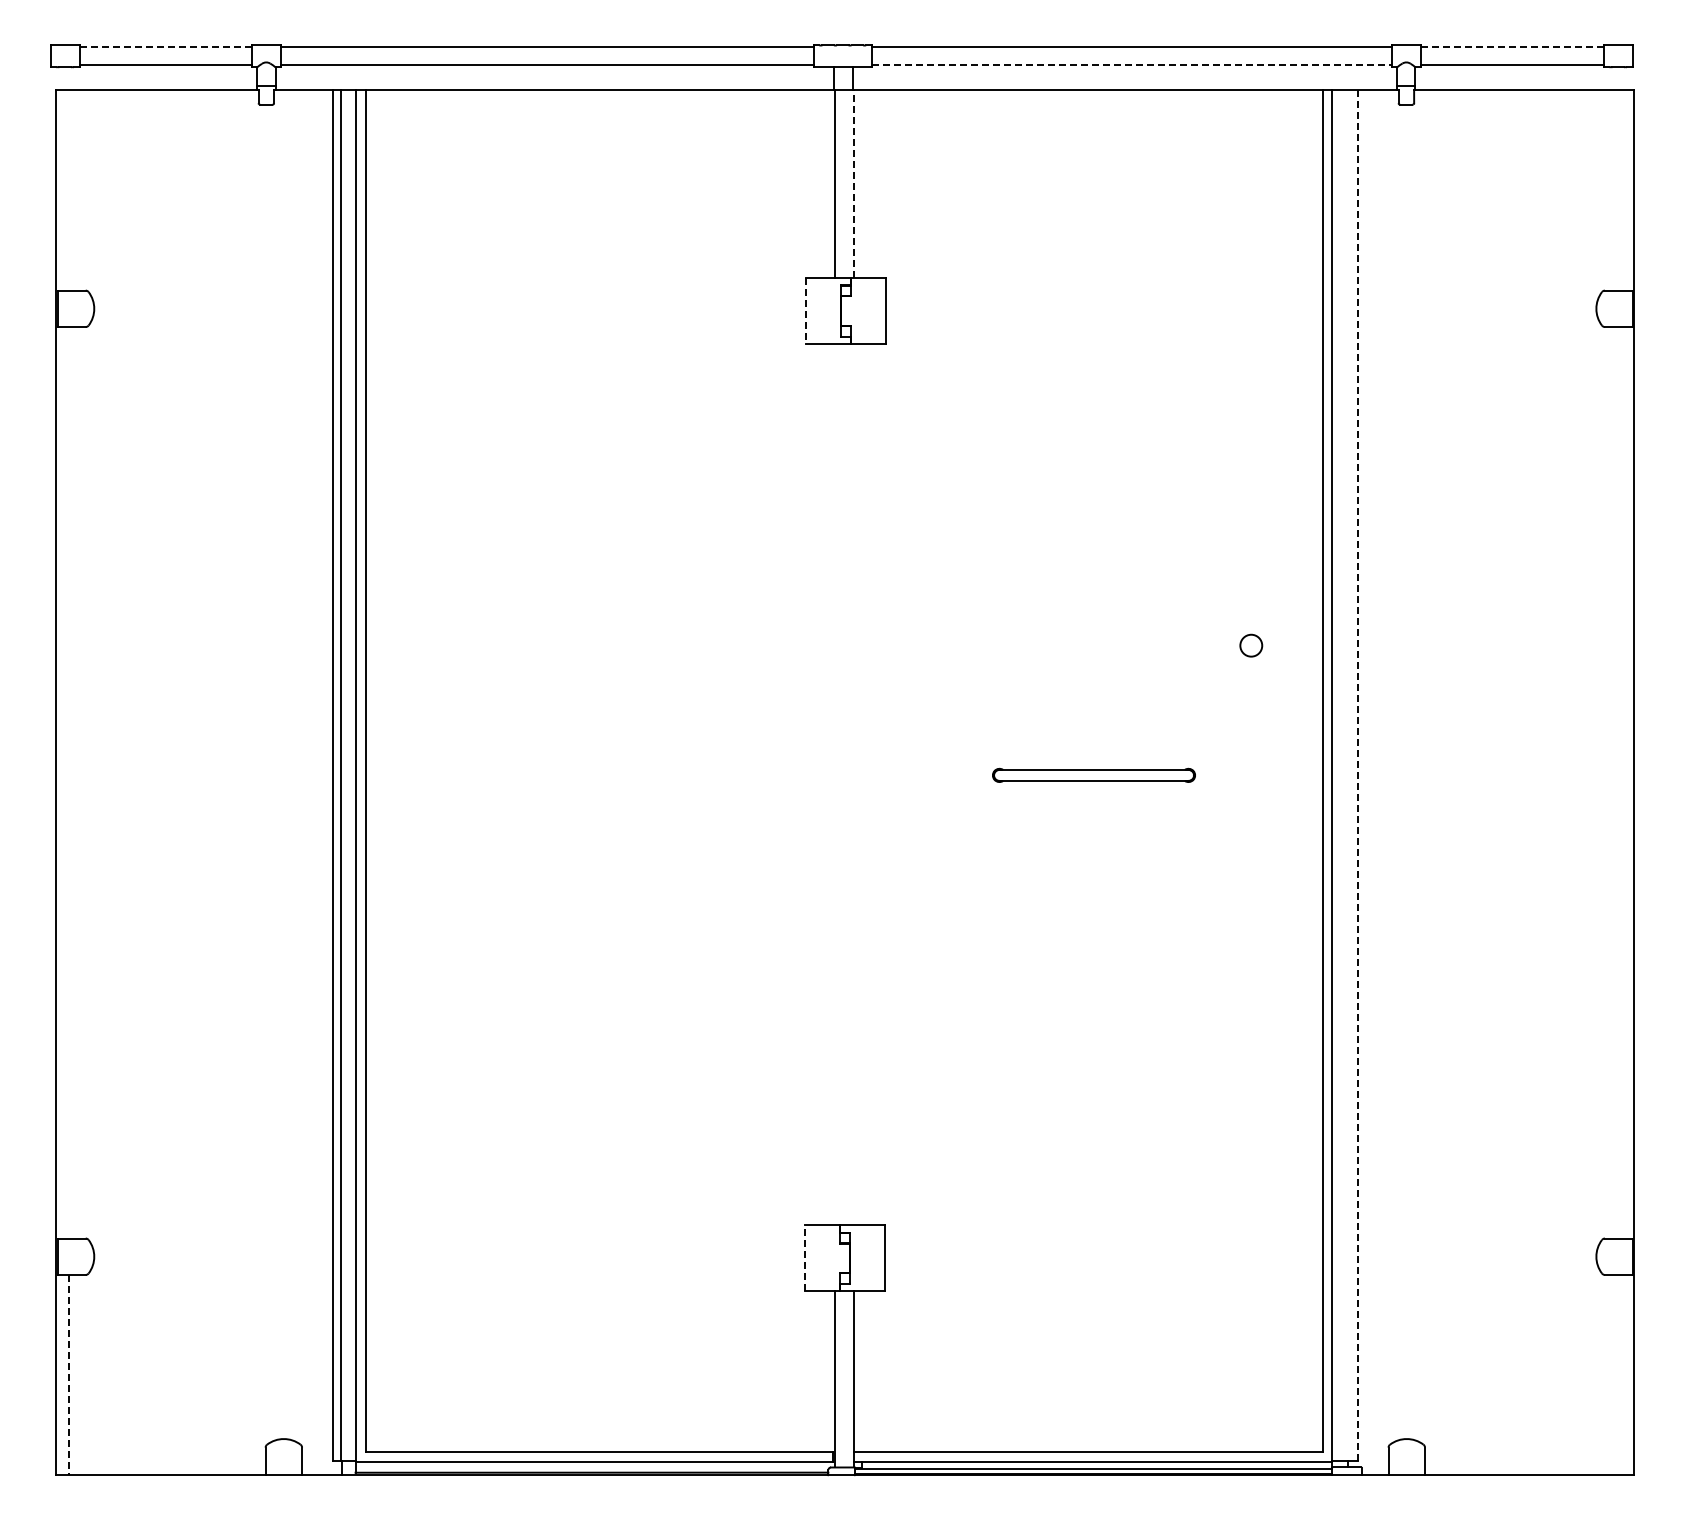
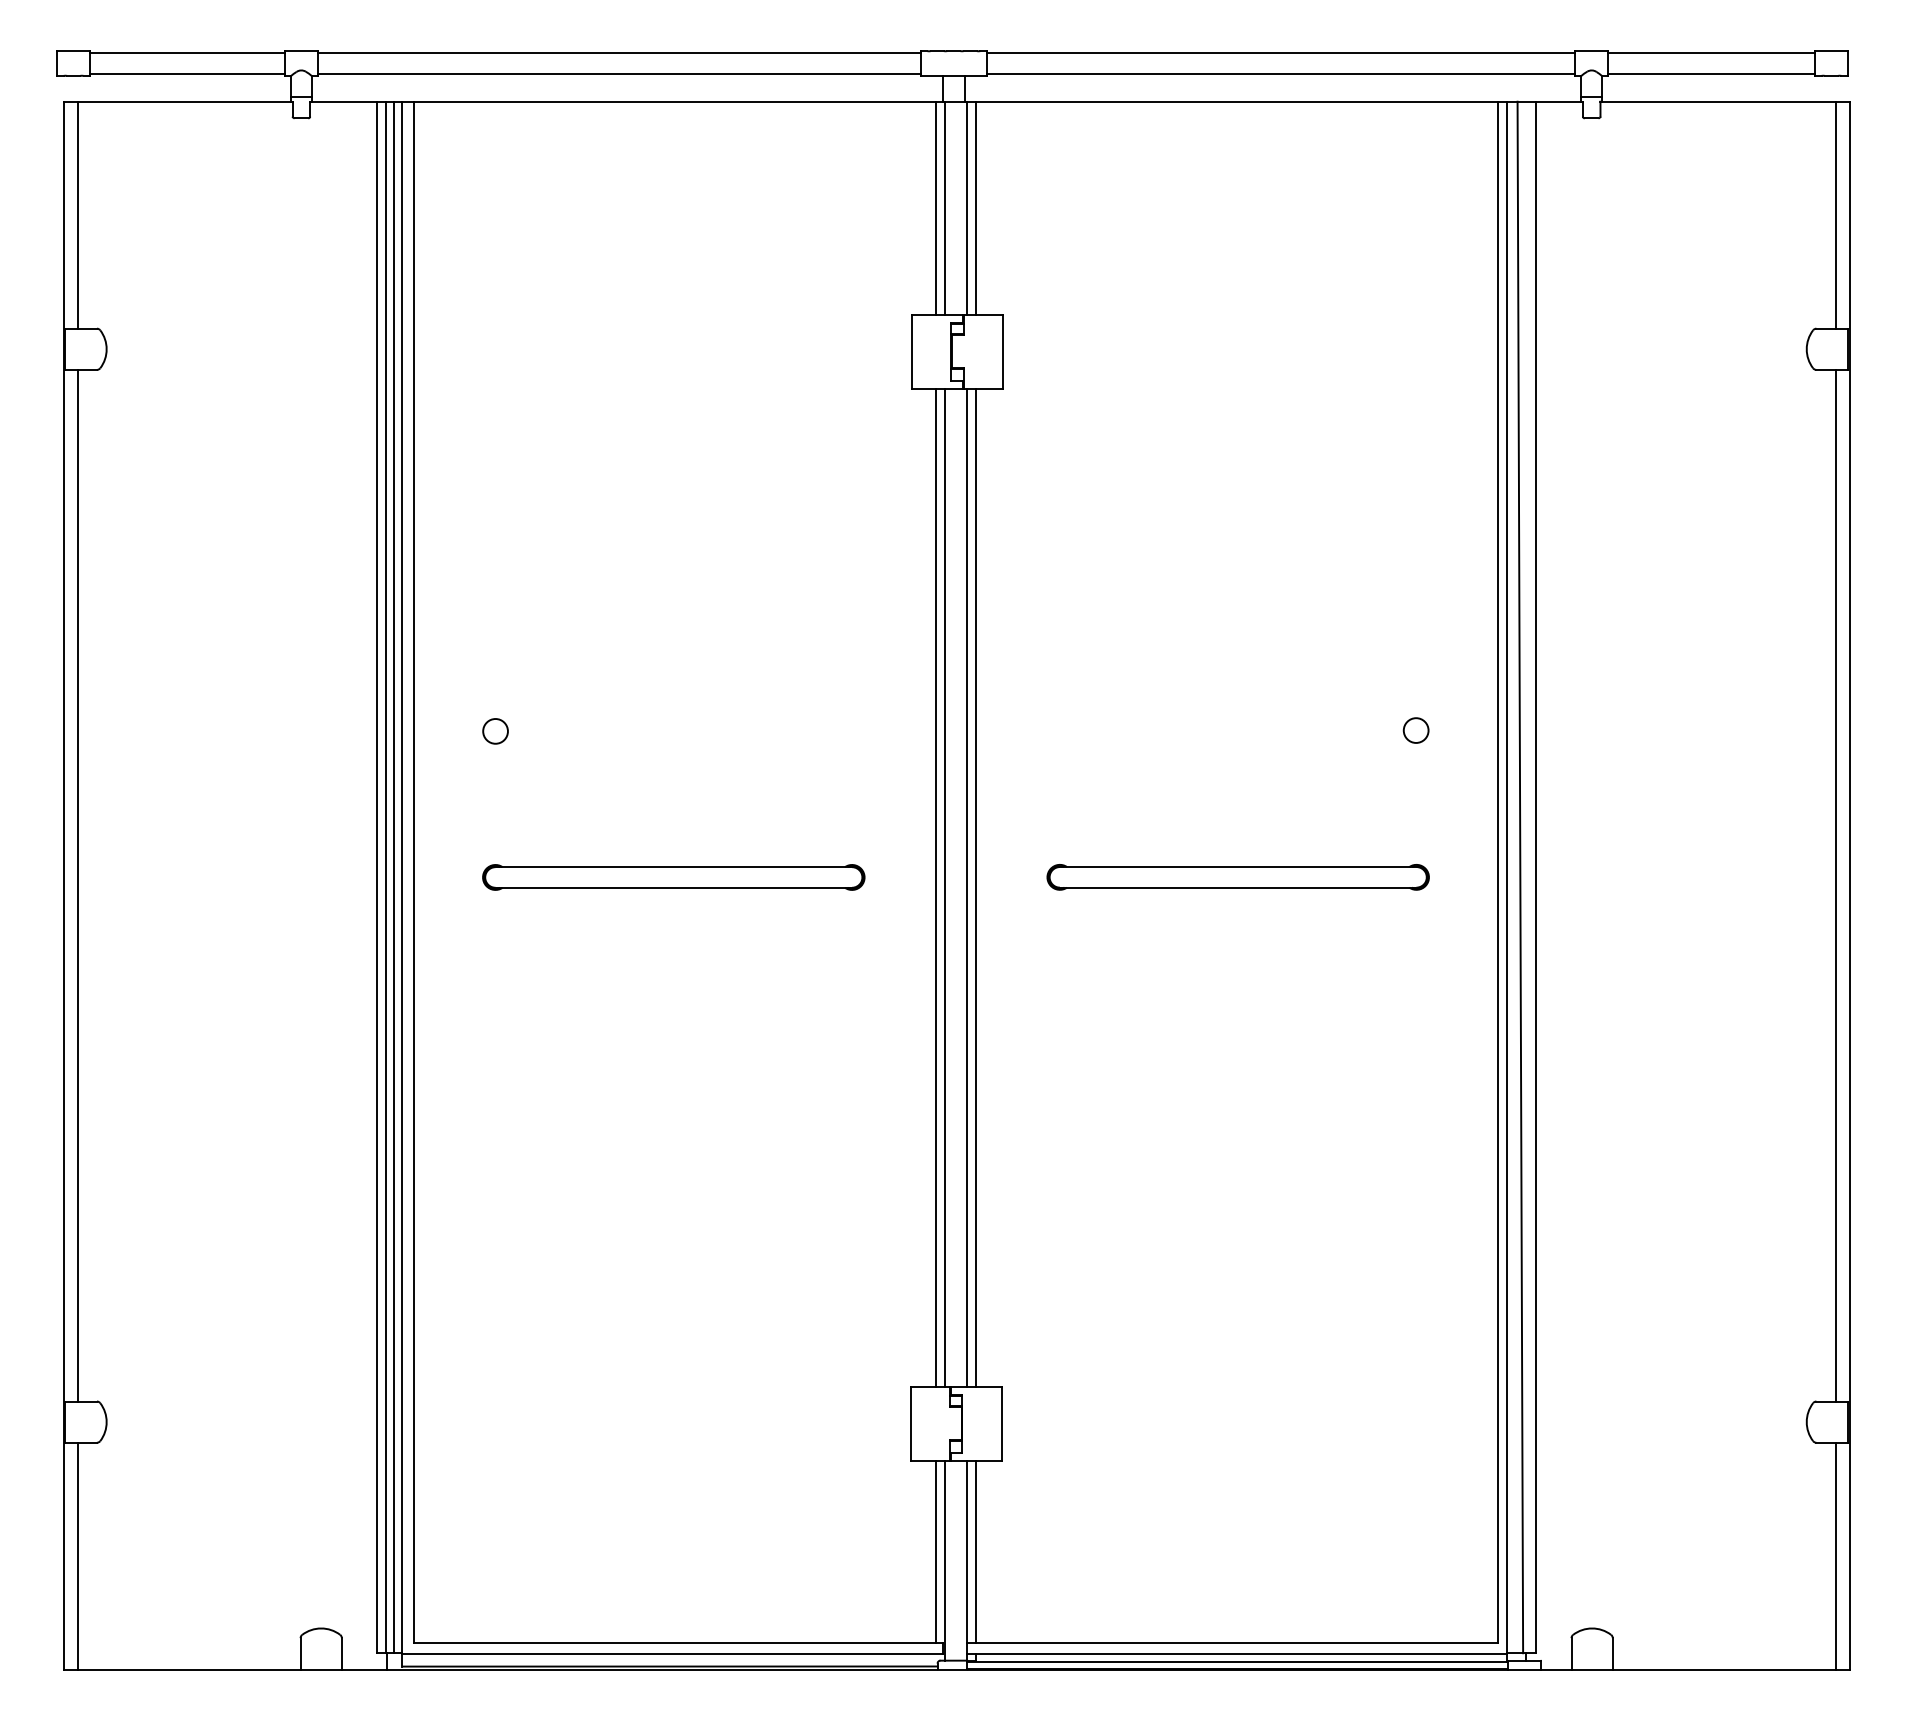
line: (166, 47) -> (188, 53), dashed -> solid
line: (1512, 47) -> (1711, 53), dashed -> solid
line: (1131, 65) -> (1280, 73), dashed -> solid
line: (854, 183) -> (967, 207), dashed -> solid
line: (826, 184) -> (935, 208), added
line: (862, 184) -> (976, 208), added
line: (68, 190) -> (77, 215), added
line: (1621, 190) -> (1835, 215), added
line: (805, 311) -> (911, 352), dashed -> solid
circle: (437, 646) -> (495, 731), added
line: (348, 775) -> (394, 877), added
part: (595, 775) -> (673, 877), added
part: (1093, 775) -> (1237, 877), size x1.67
line: (1342, 775) -> (1519, 877), added
line: (1357, 775) -> (1536, 877), dashed -> solid
line: (68, 782) -> (77, 885), added
line: (1621, 782) -> (1835, 885), added
line: (826, 784) -> (935, 887), added
line: (834, 784) -> (944, 887), added
line: (854, 784) -> (967, 887), added
line: (862, 784) -> (976, 887), added
line: (804, 1258) -> (910, 1424), dashed -> solid
line: (826, 1370) -> (935, 1550), added
line: (862, 1370) -> (976, 1550), added
line: (1621, 1374) -> (1835, 1555), added
line: (68, 1375) -> (77, 1556), dashed -> solid

